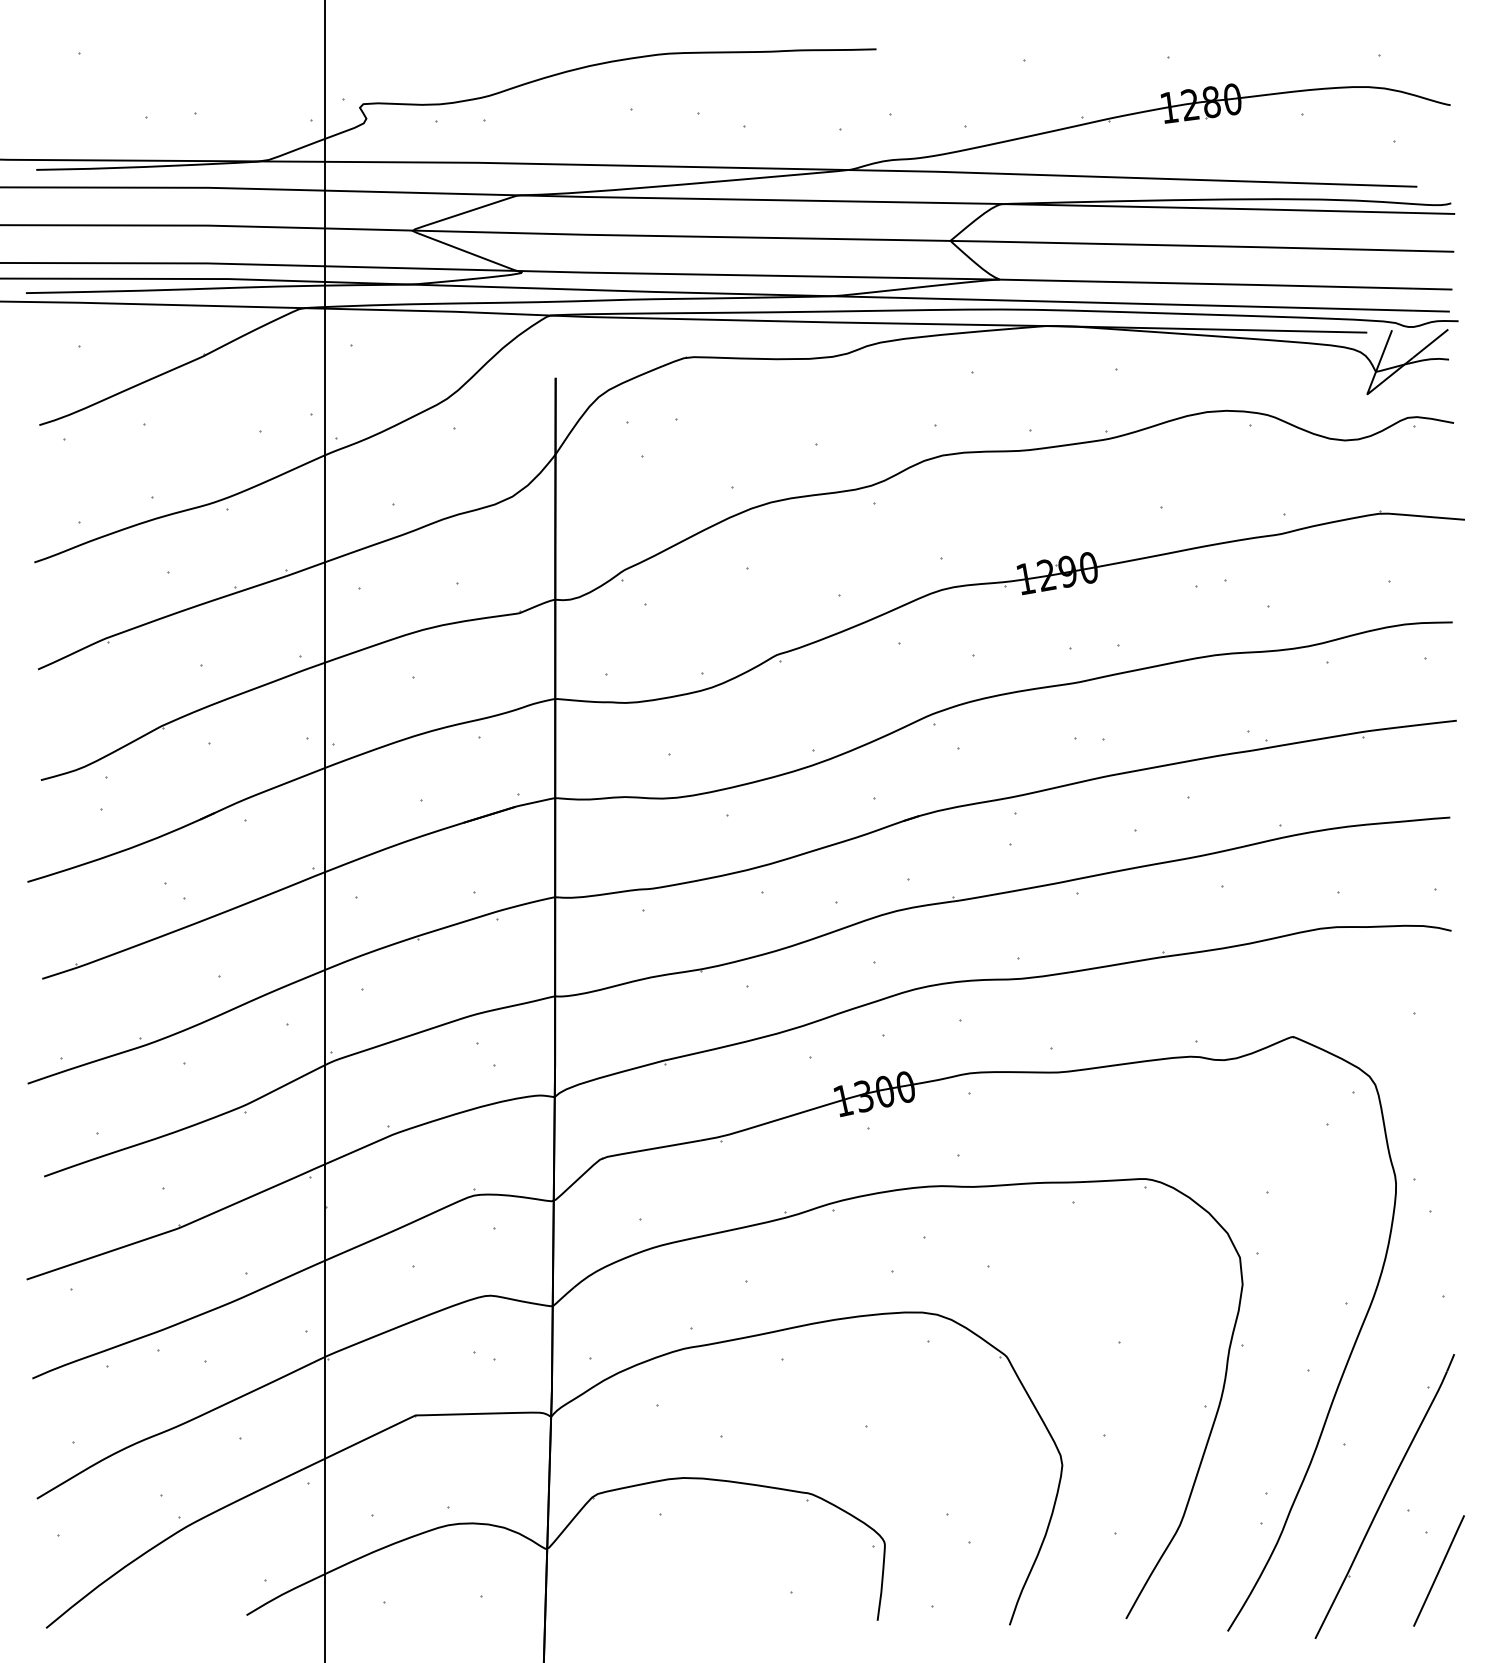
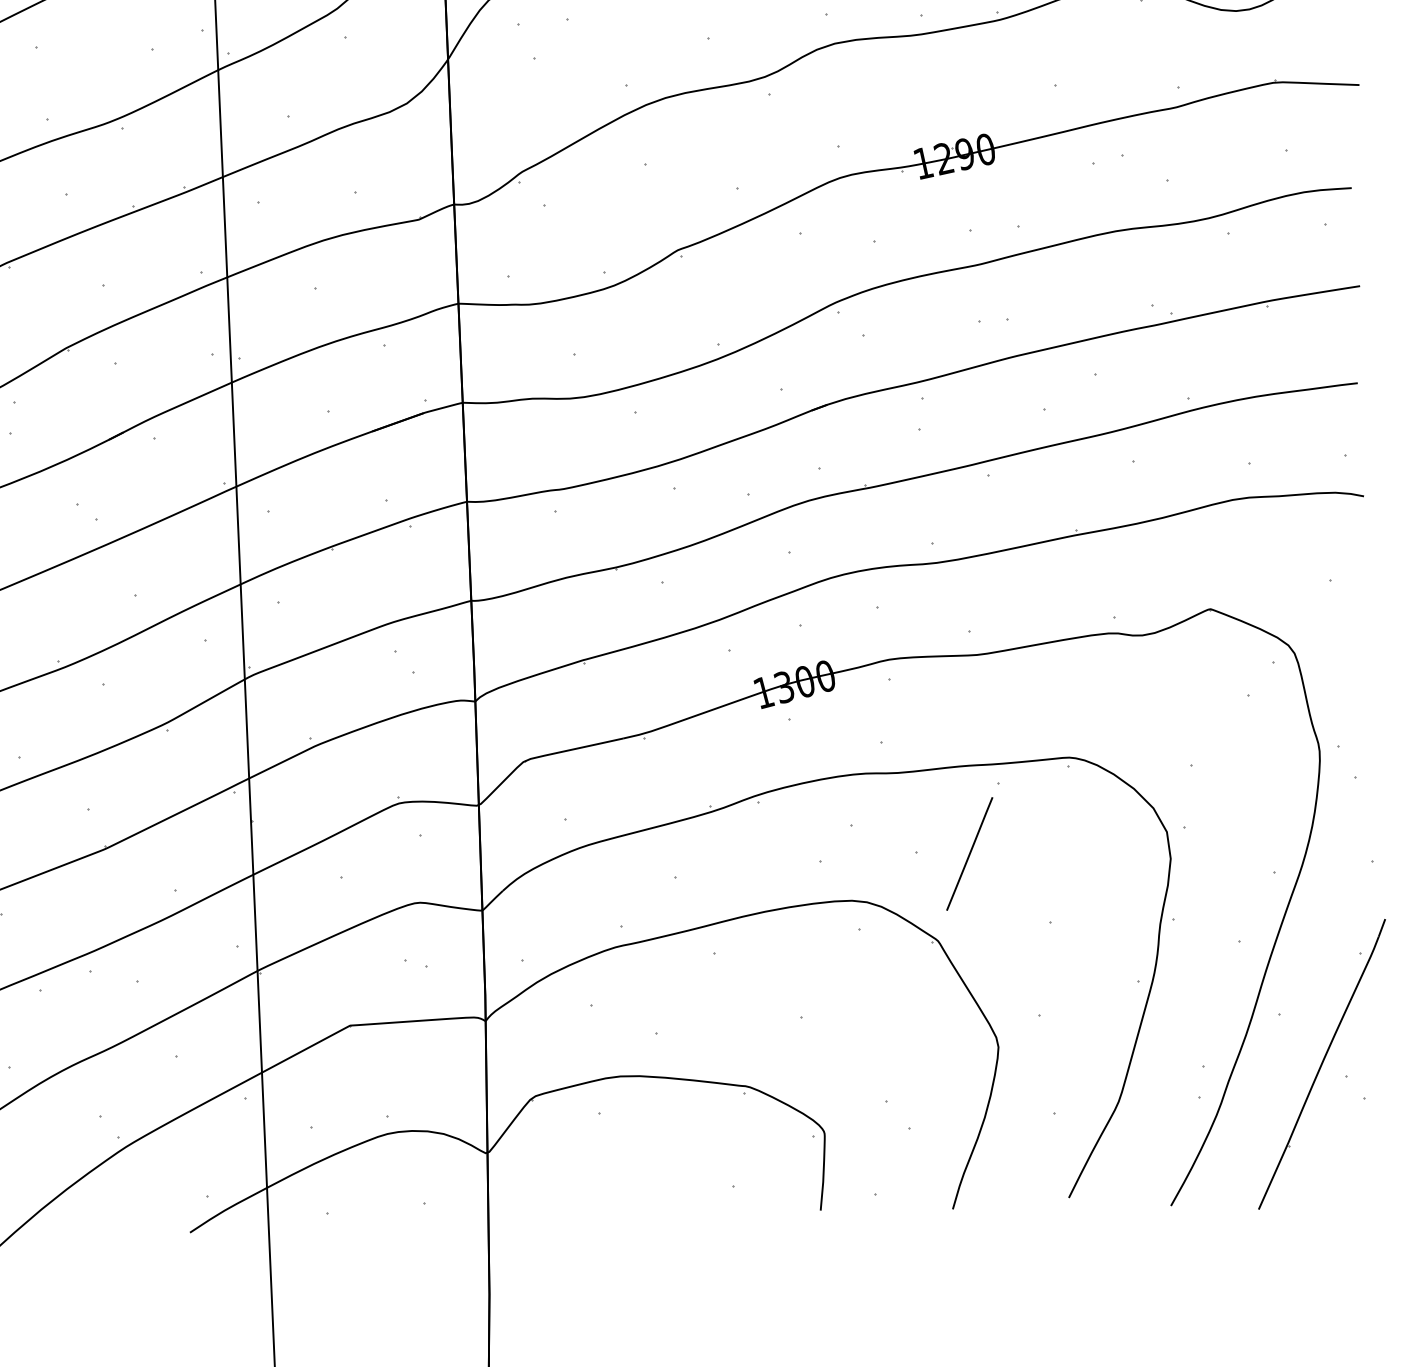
line: (1438, 1570) -> (969, 853), moved

